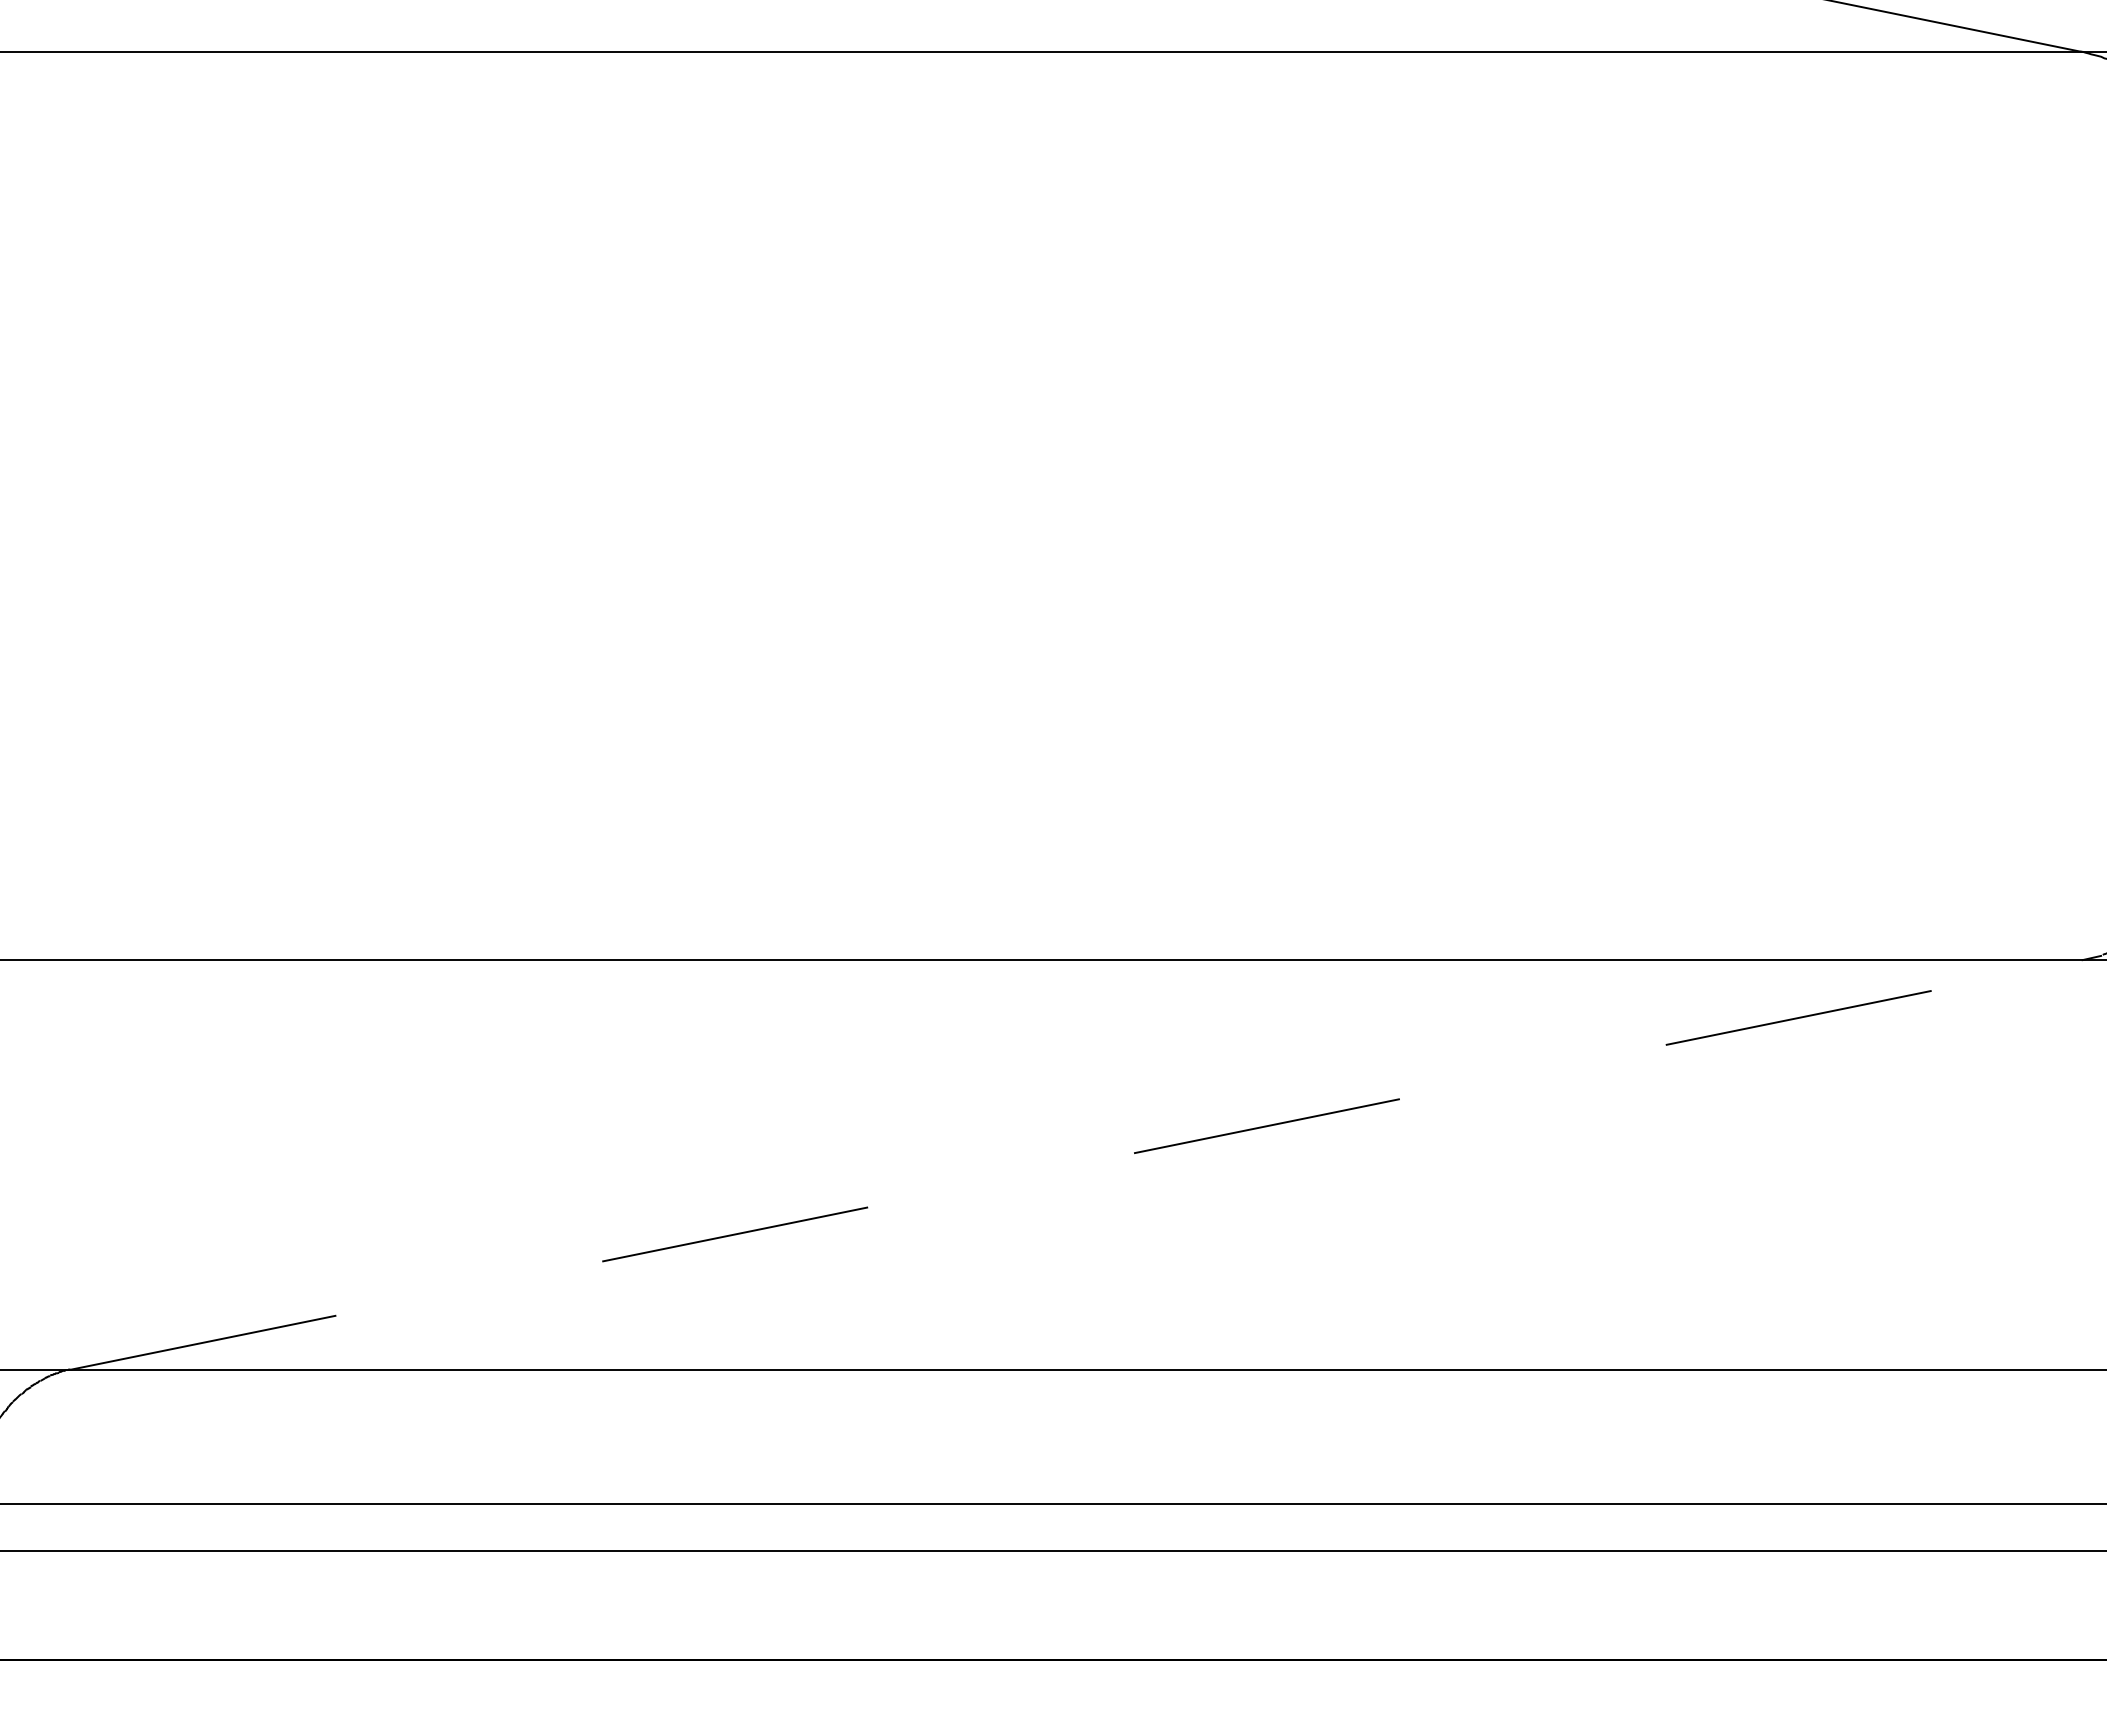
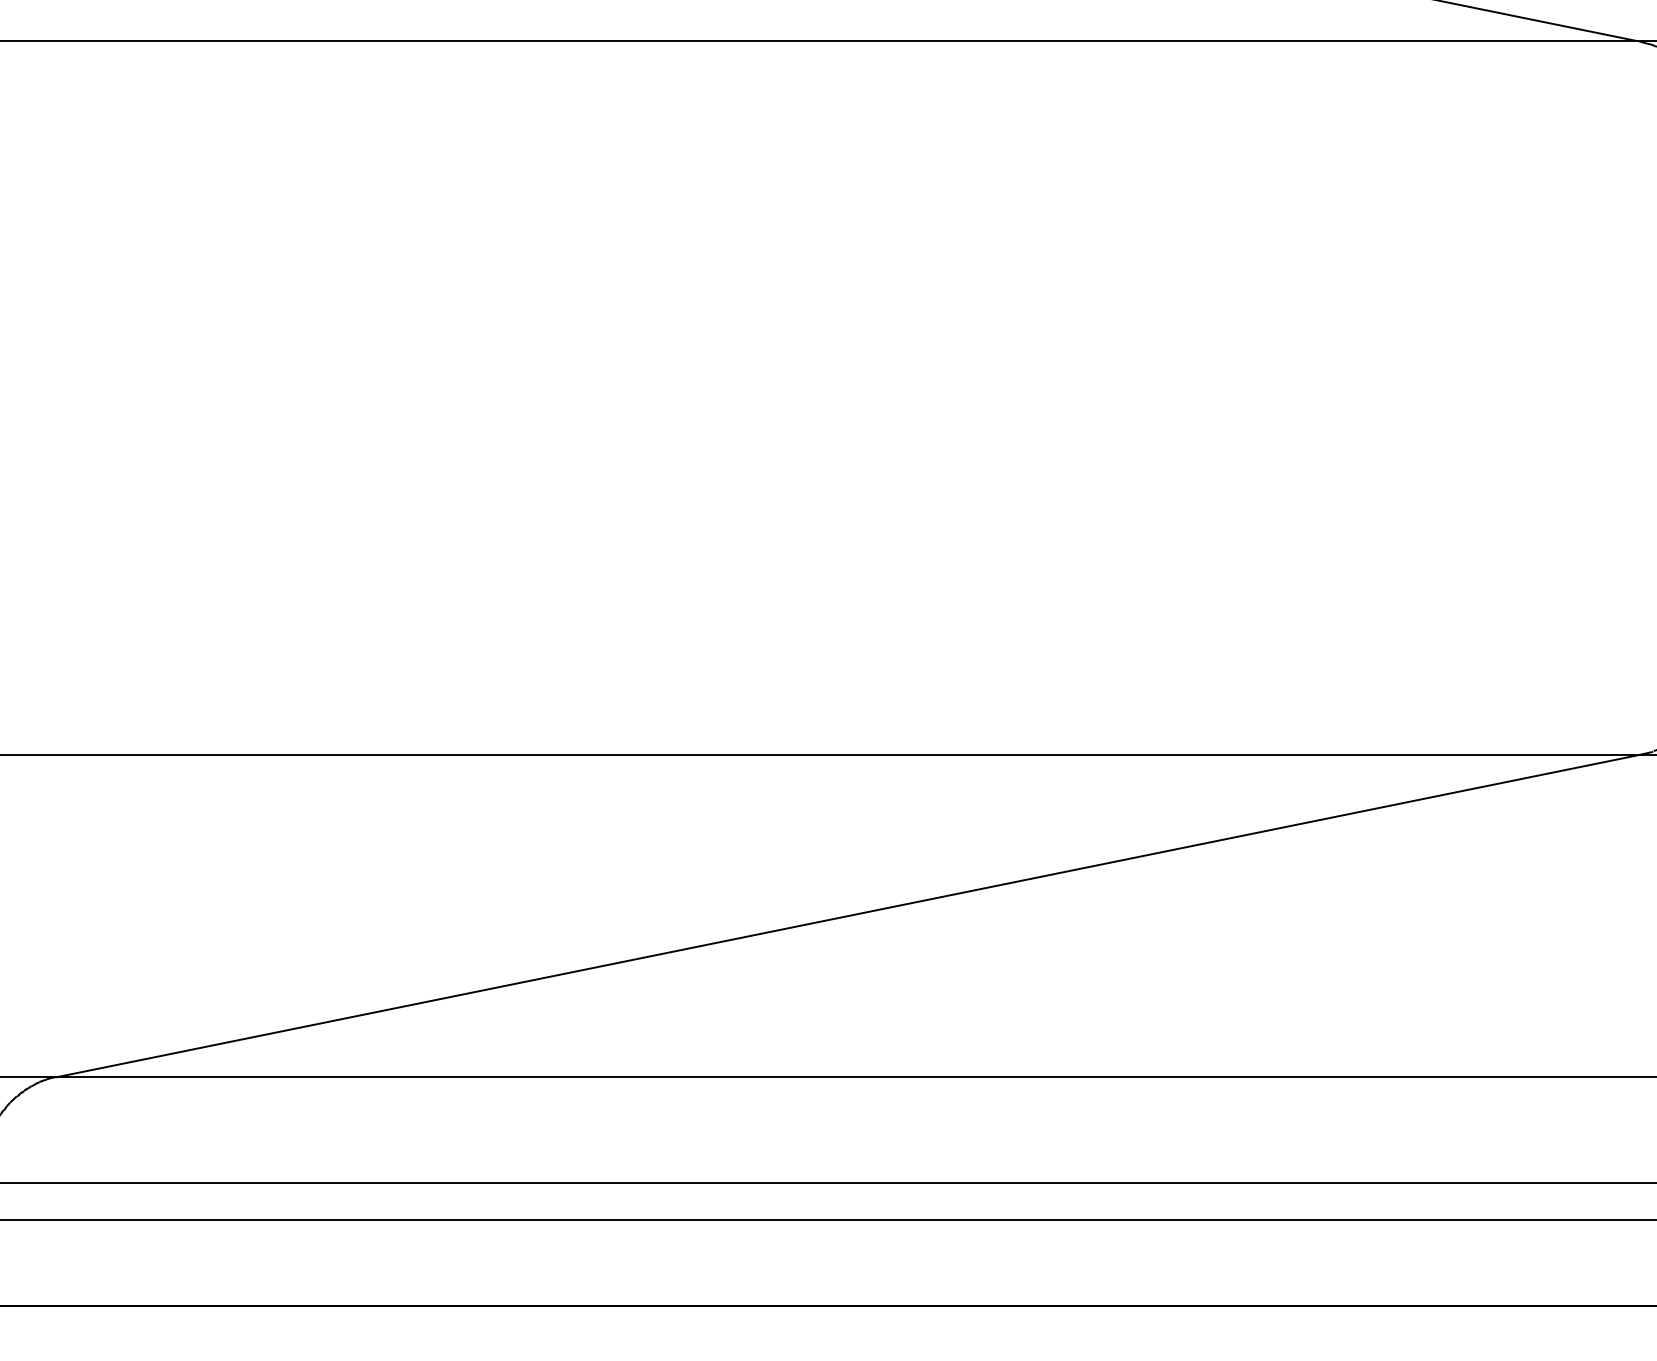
line: (1076, 1164) -> (846, 916), dashed -> solid

